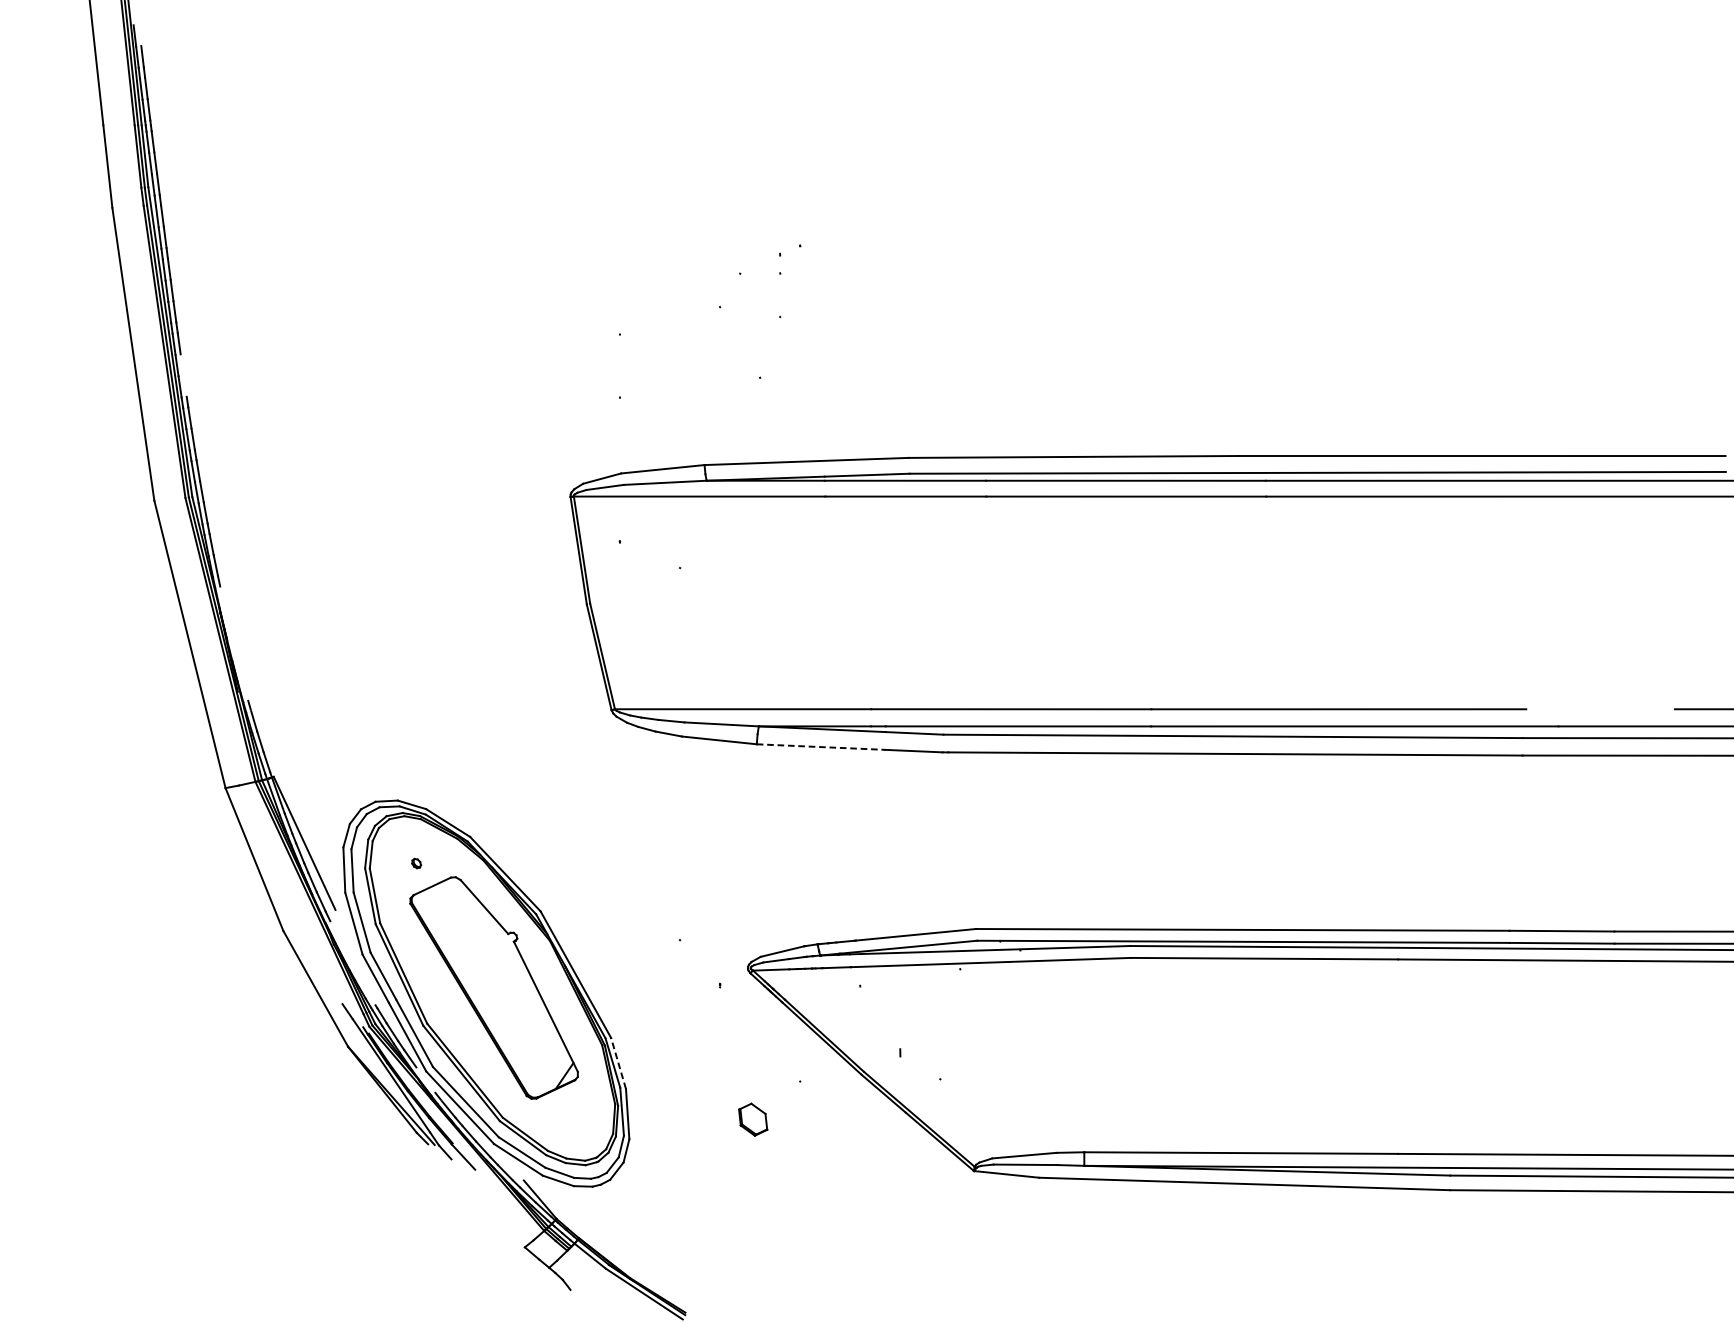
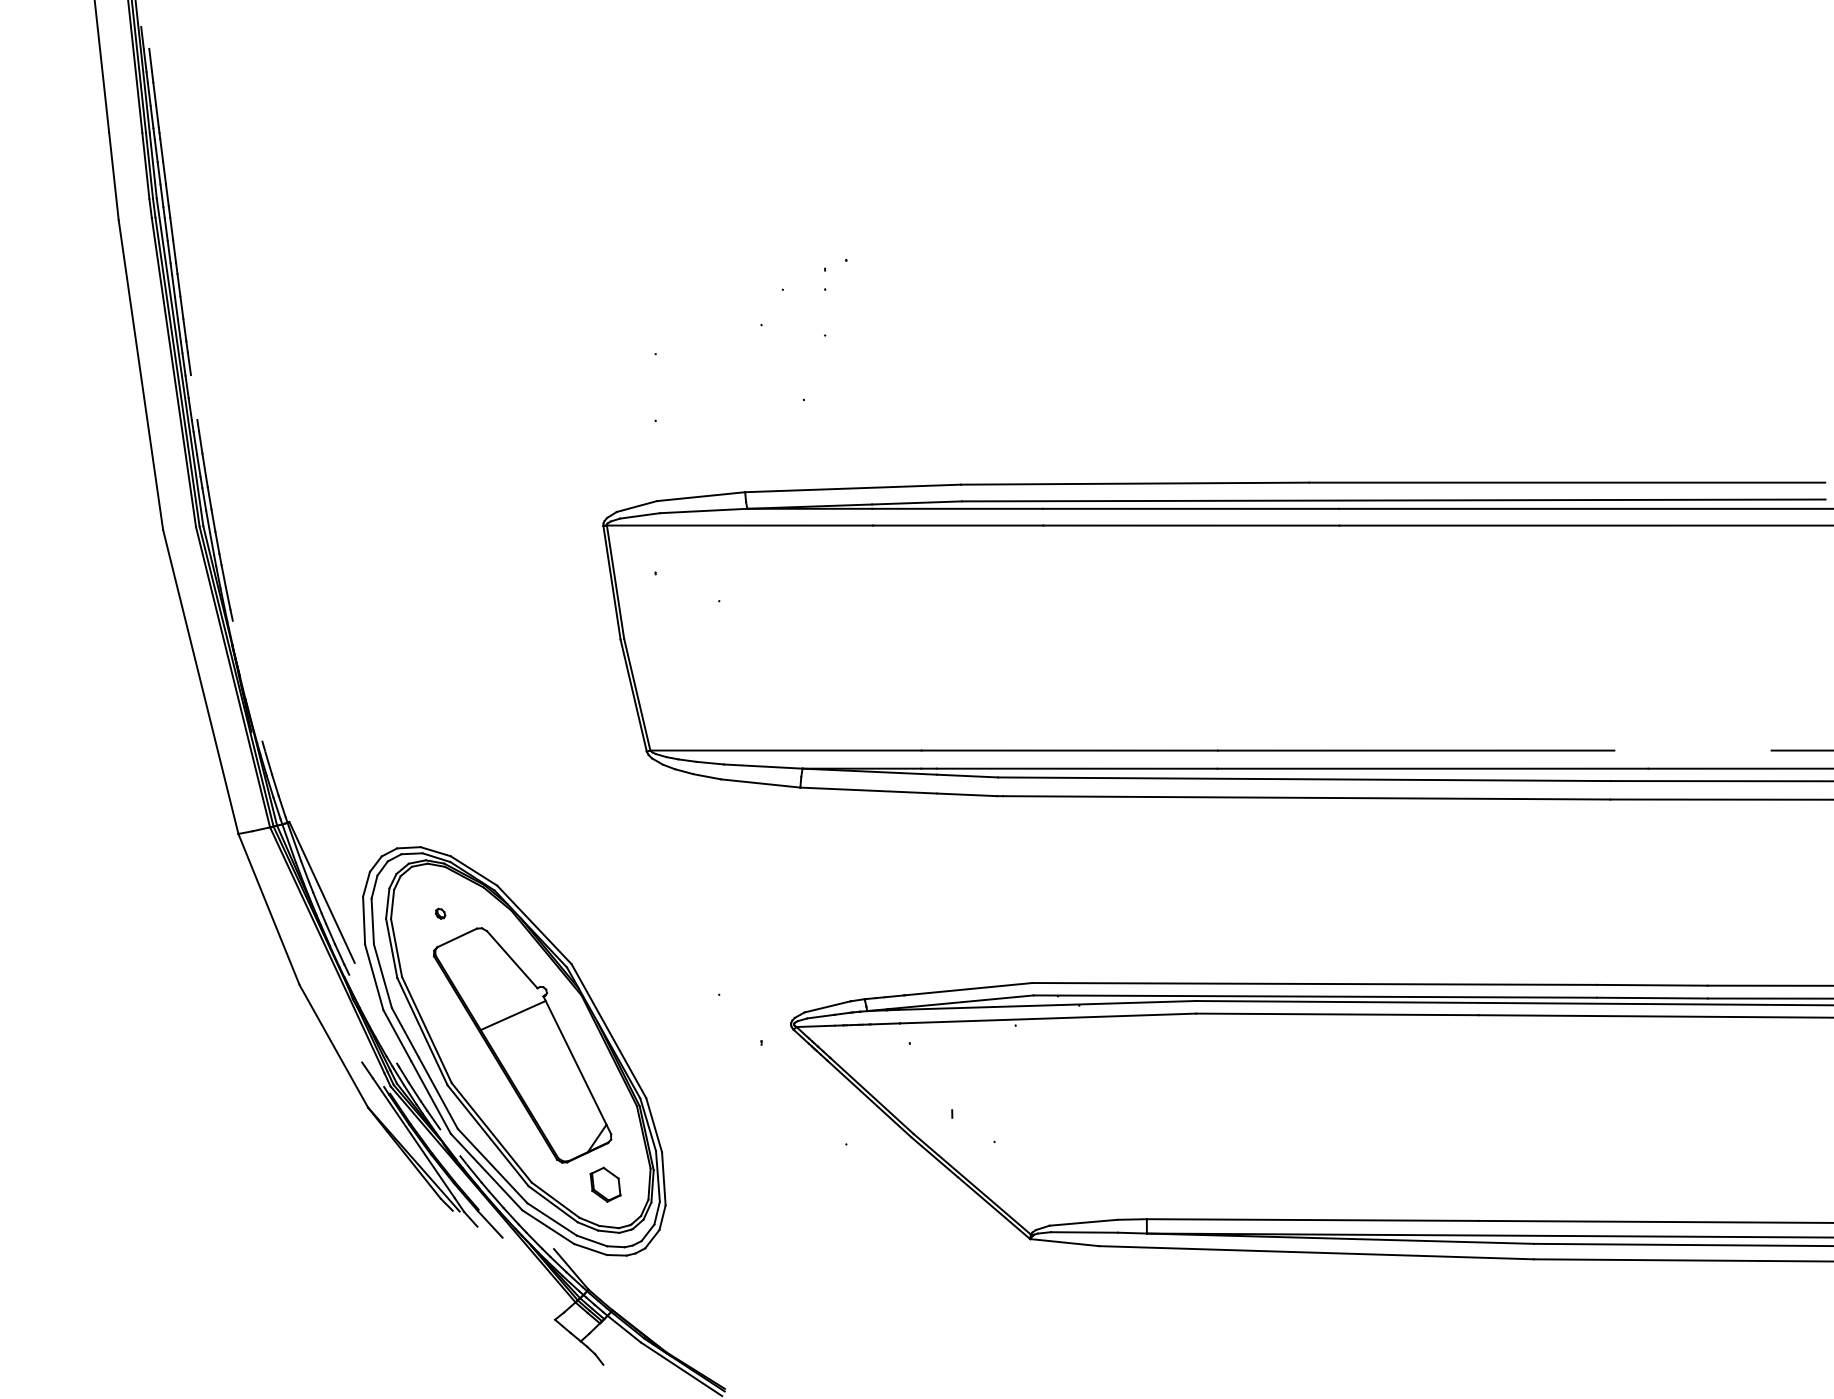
line: (822, 747) -> (869, 790), dashed -> solid
line: (484, 959) -> (512, 1015), added
line: (618, 1062) -> (654, 1124), dashed -> solid
part: (753, 1119) -> (605, 1184), moved

